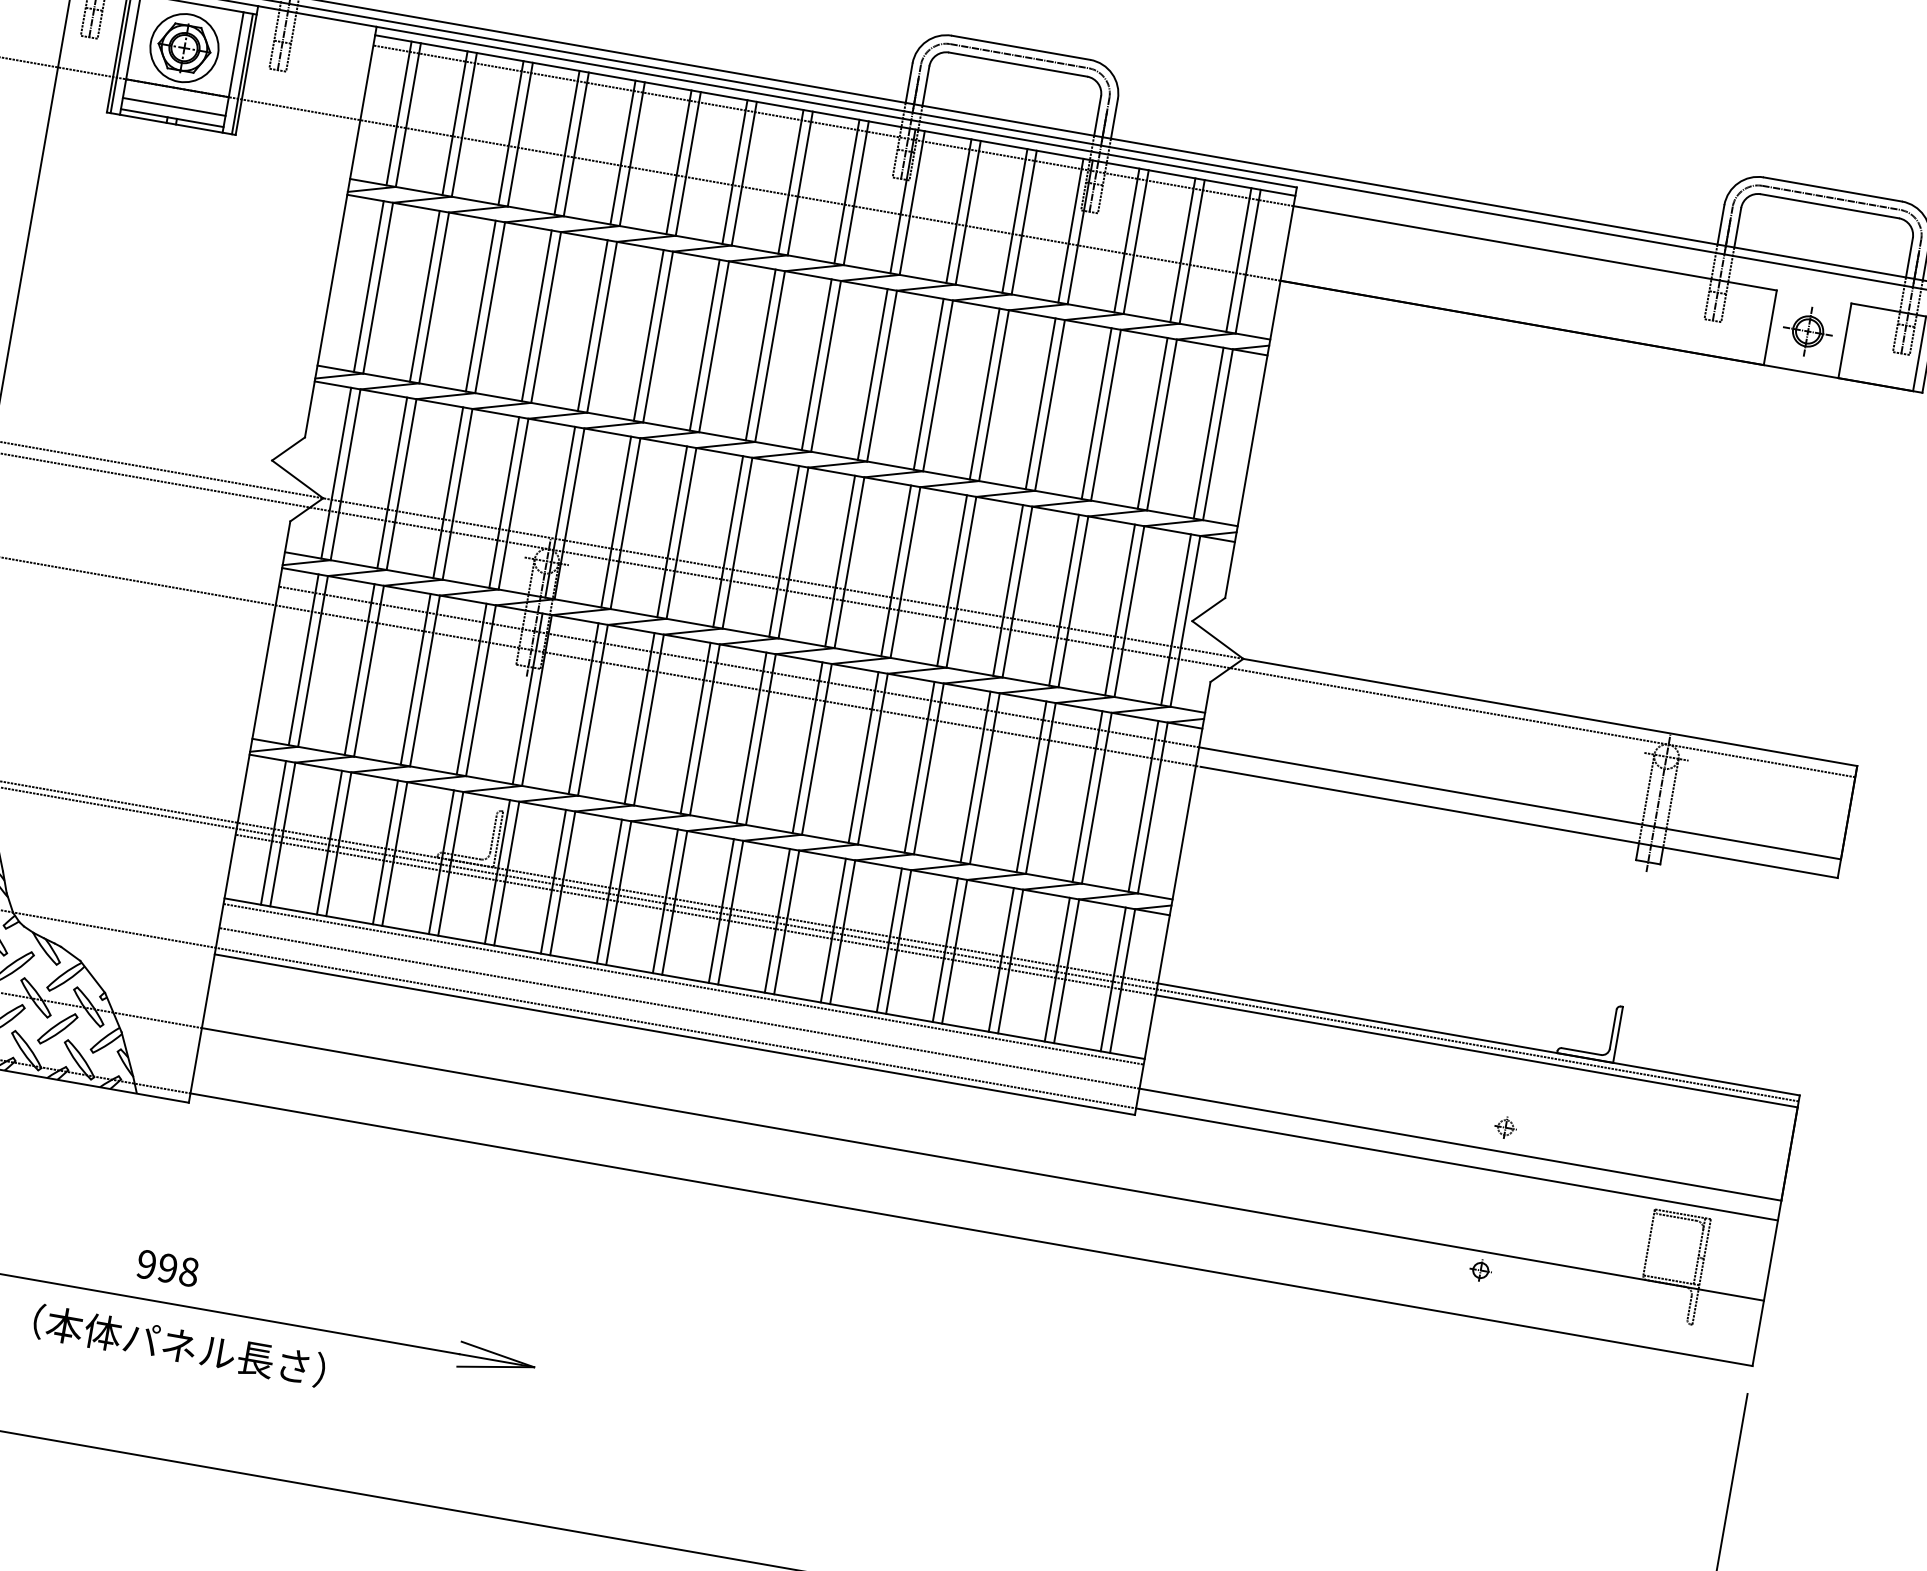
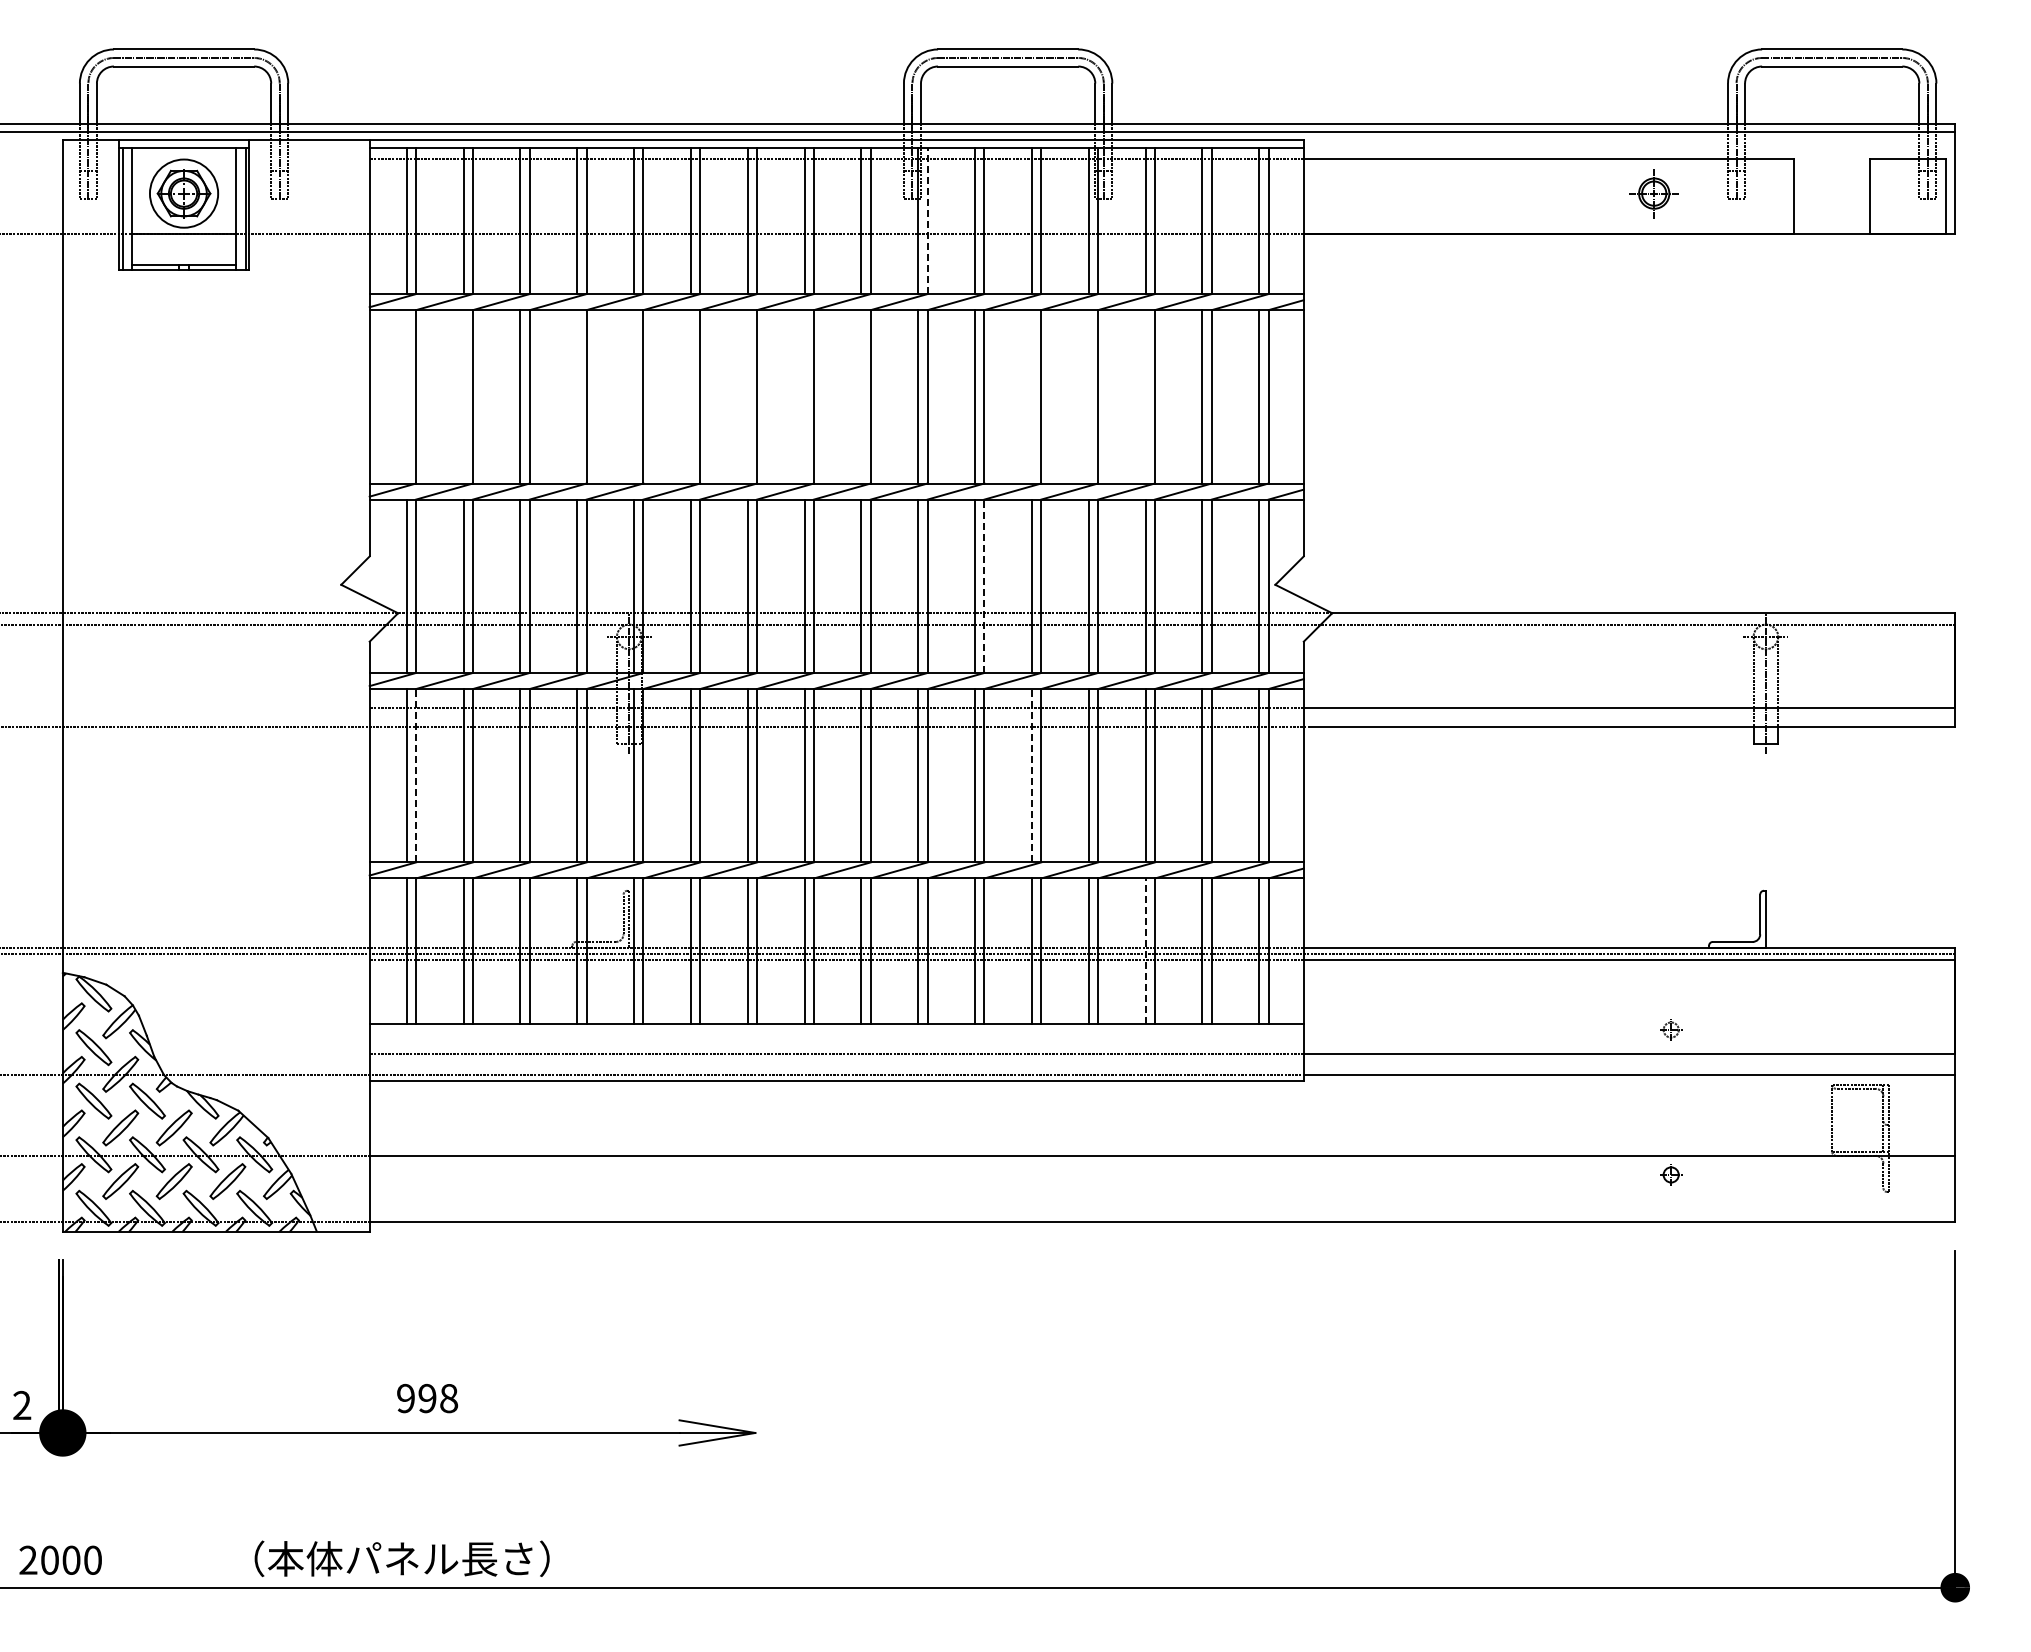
line: (173, 107) -> (183, 253), removed
line: (912, 203) -> (927, 221), solid -> dashed
line: (368, 286) -> (406, 396), removed
line: (424, 296) -> (463, 396), removed
line: (537, 315) -> (577, 396), removed
line: (593, 325) -> (634, 396), removed
part: (1807, 331) -> (1653, 193), moved
line: (648, 335) -> (690, 396), removed
line: (704, 344) -> (747, 396), removed
line: (760, 354) -> (804, 396), removed
line: (816, 364) -> (861, 396), removed
line: (984, 393) -> (1031, 396), removed
line: (1040, 403) -> (1088, 396), removed
line: (1096, 413) -> (1145, 396), removed
line: (905, 572) -> (984, 586), solid -> dashed
line: (313, 661) -> (416, 775), solid -> dashed
line: (919, 767) -> (1031, 775), solid -> dashed
line: (1001, 960) -> (1145, 951), solid -> dashed
line: (683, 984) -> (836, 1030), removed
text: (167, 1268) -> (427, 1398), moved
text: (178, 1345) -> (401, 1558), moved

